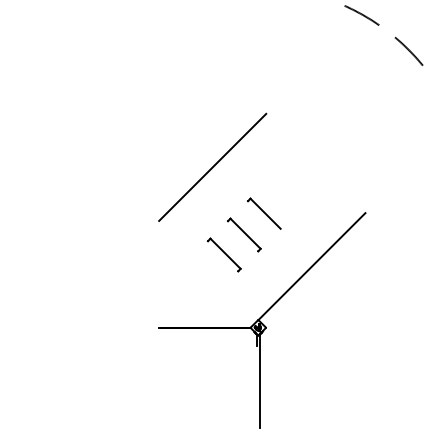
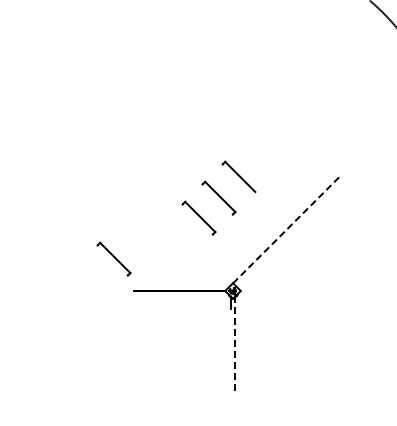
line: (212, 166) -> (187, 129), removed
line: (311, 266) -> (286, 229), solid -> dashed
part: (139, 295) -> (114, 258), added
line: (260, 381) -> (235, 344), solid -> dashed

